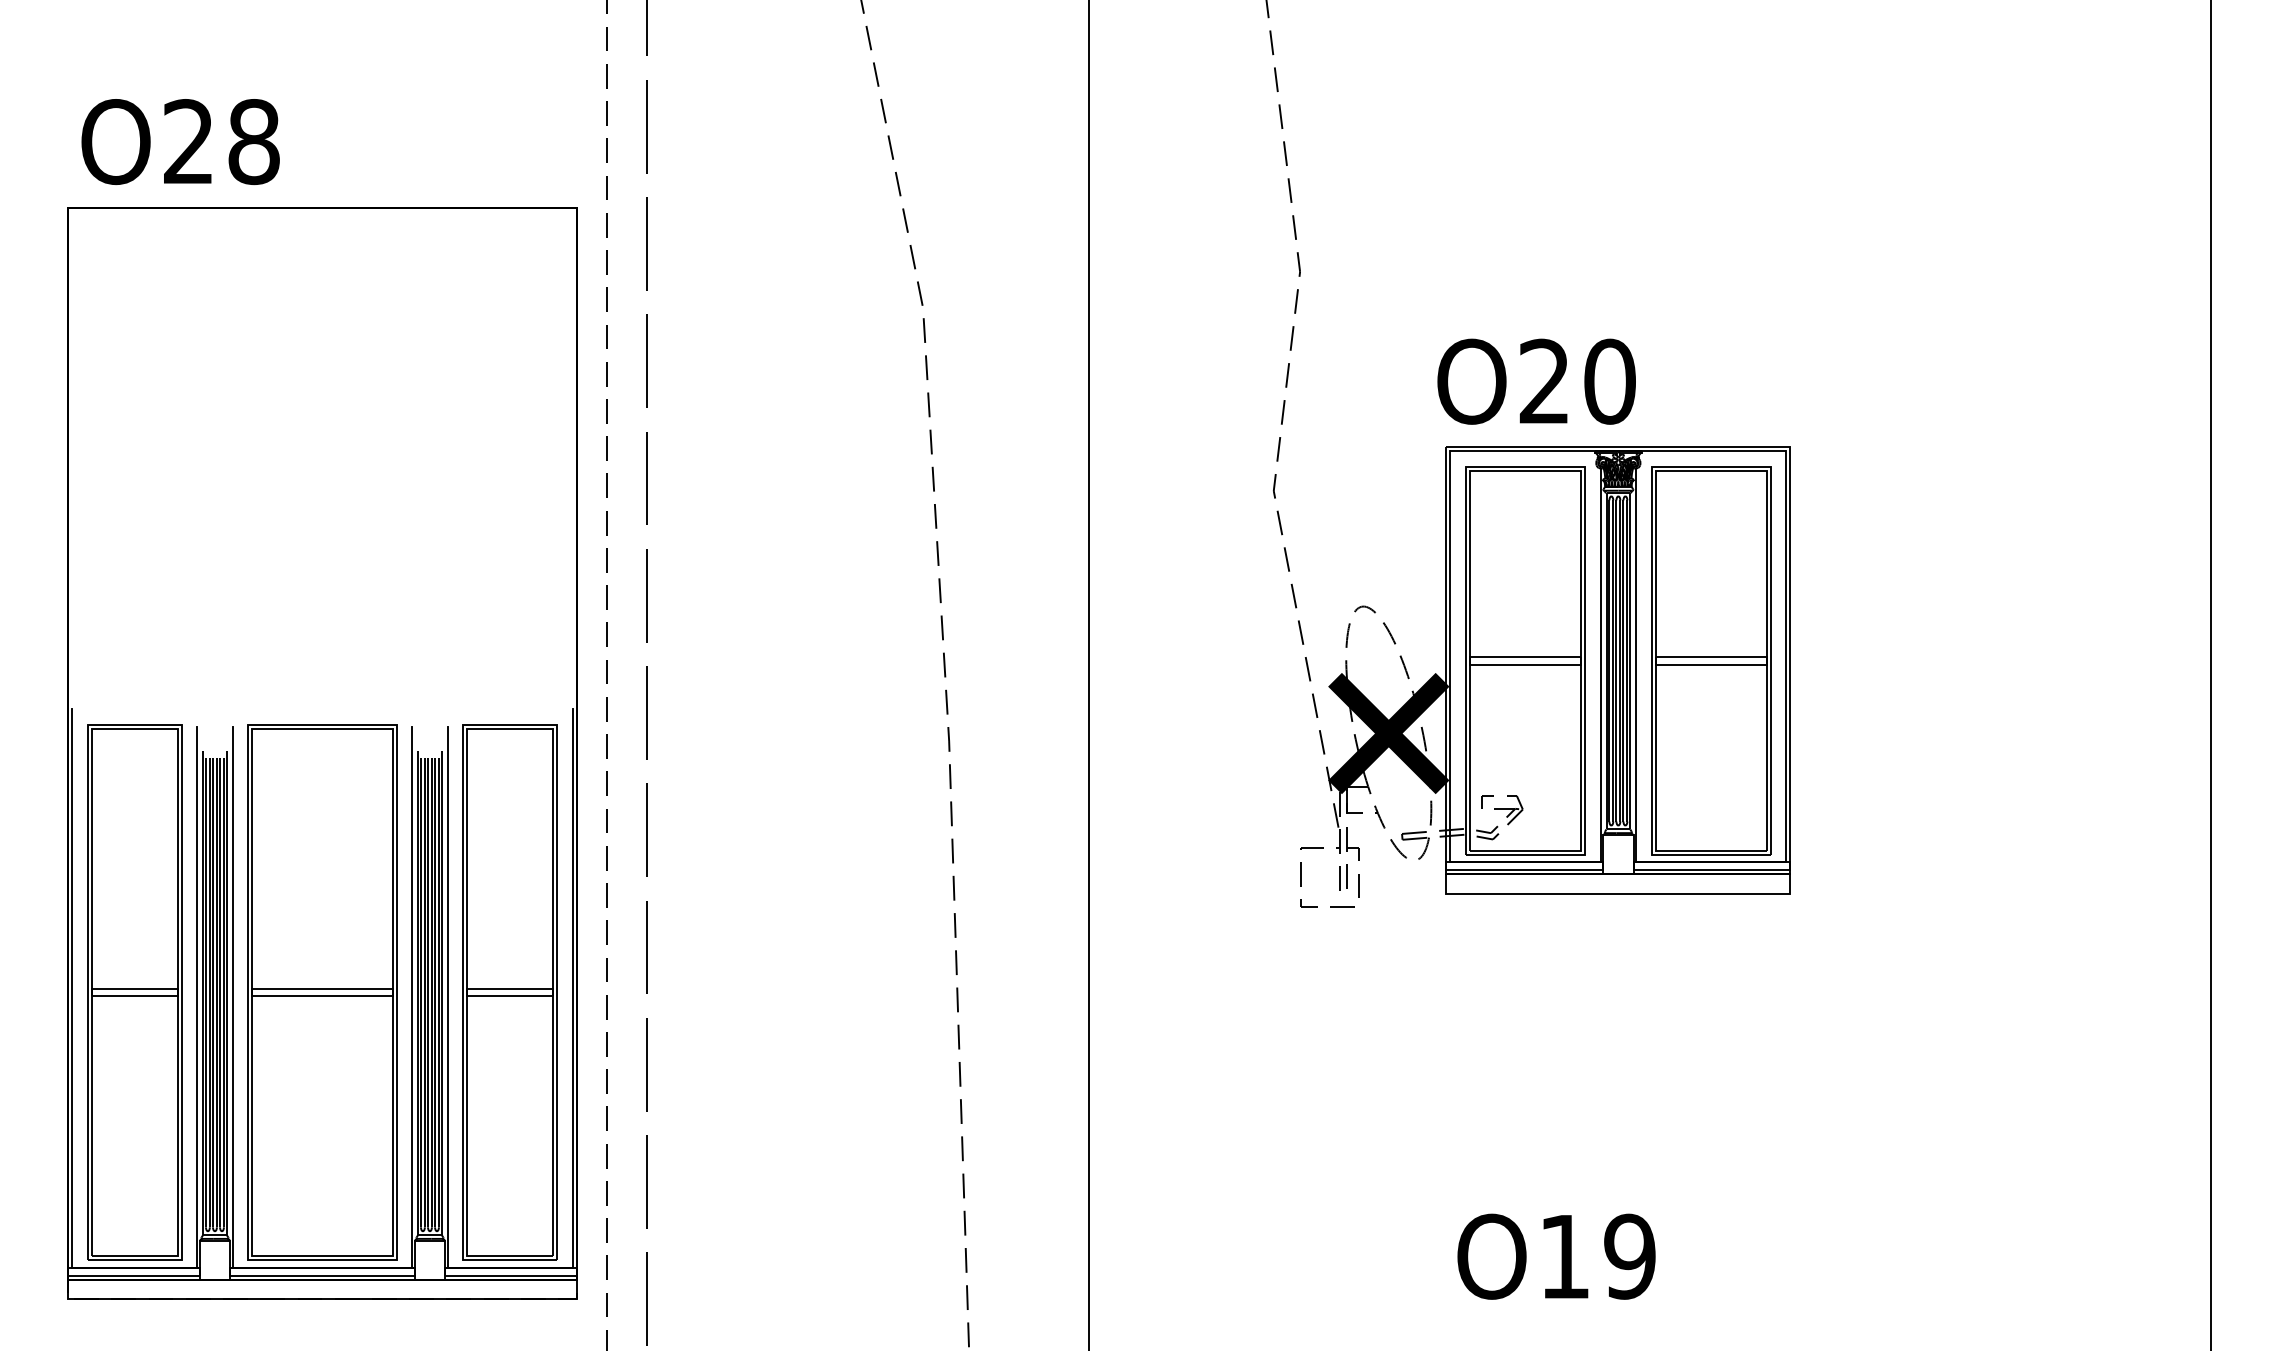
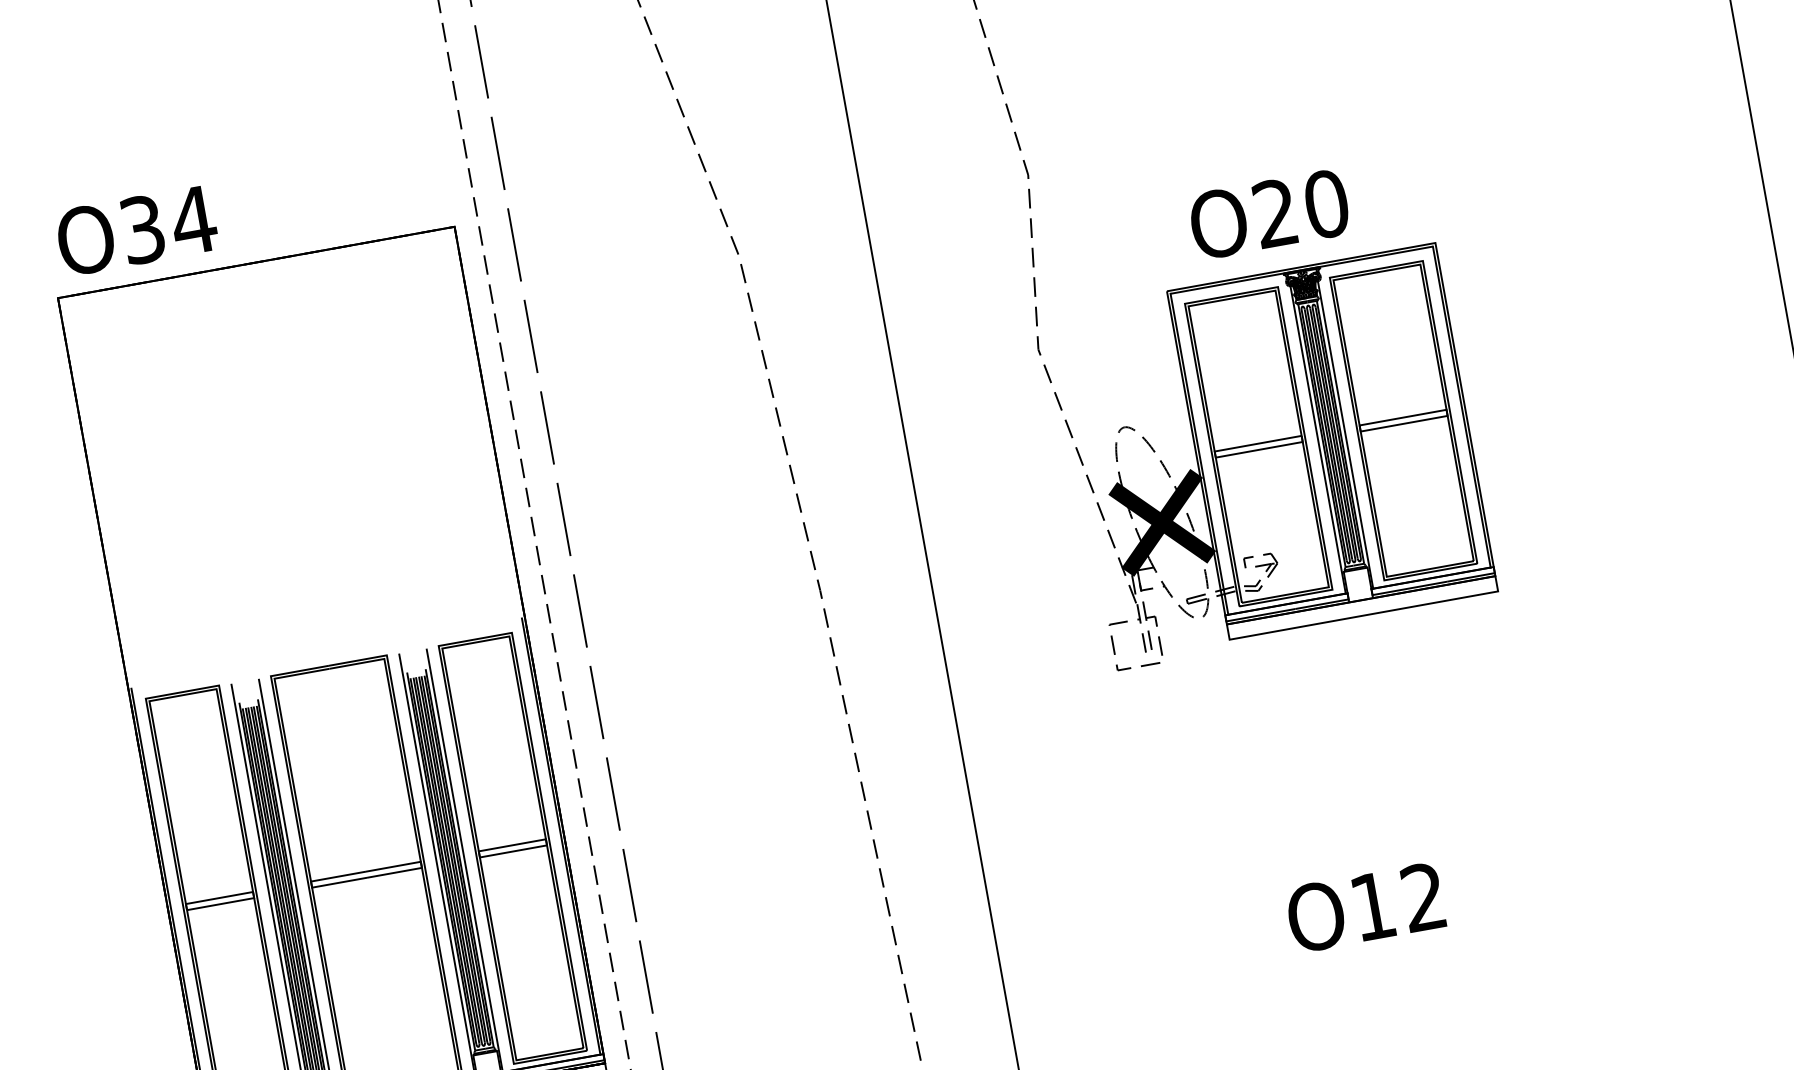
text: (222, 142) -> (169, 225), O28 -> O34
text: (1536, 381) -> (1269, 214), moved
text: (1629, 1256) -> (1423, 897), O19 -> O12

